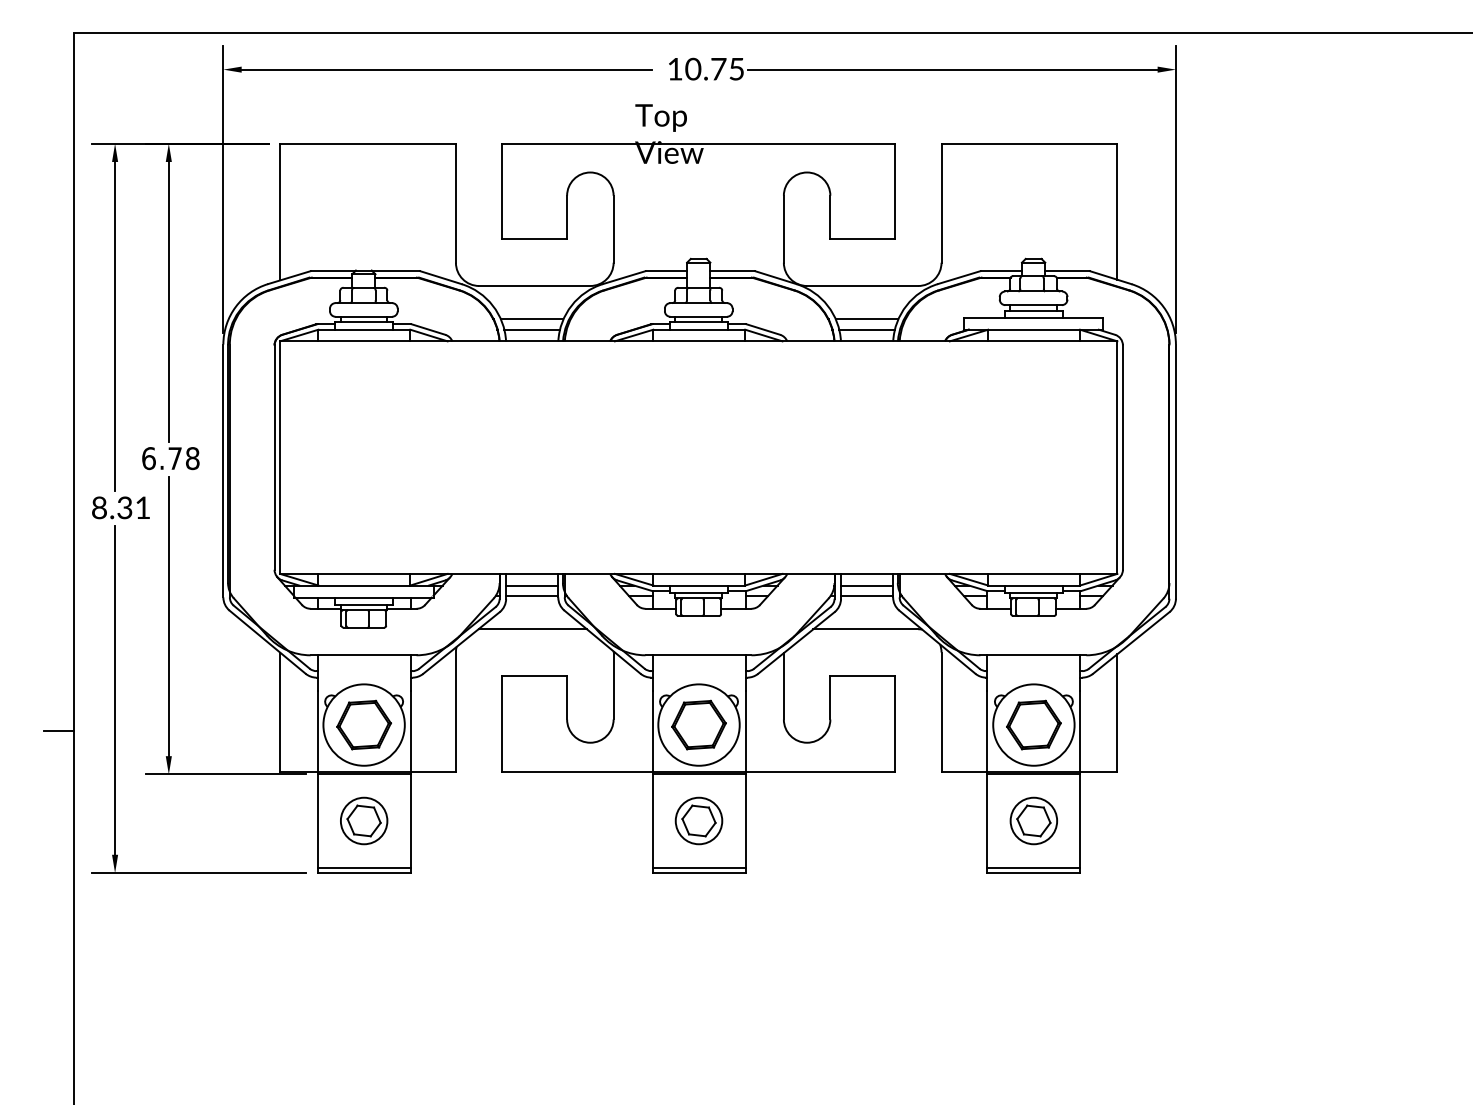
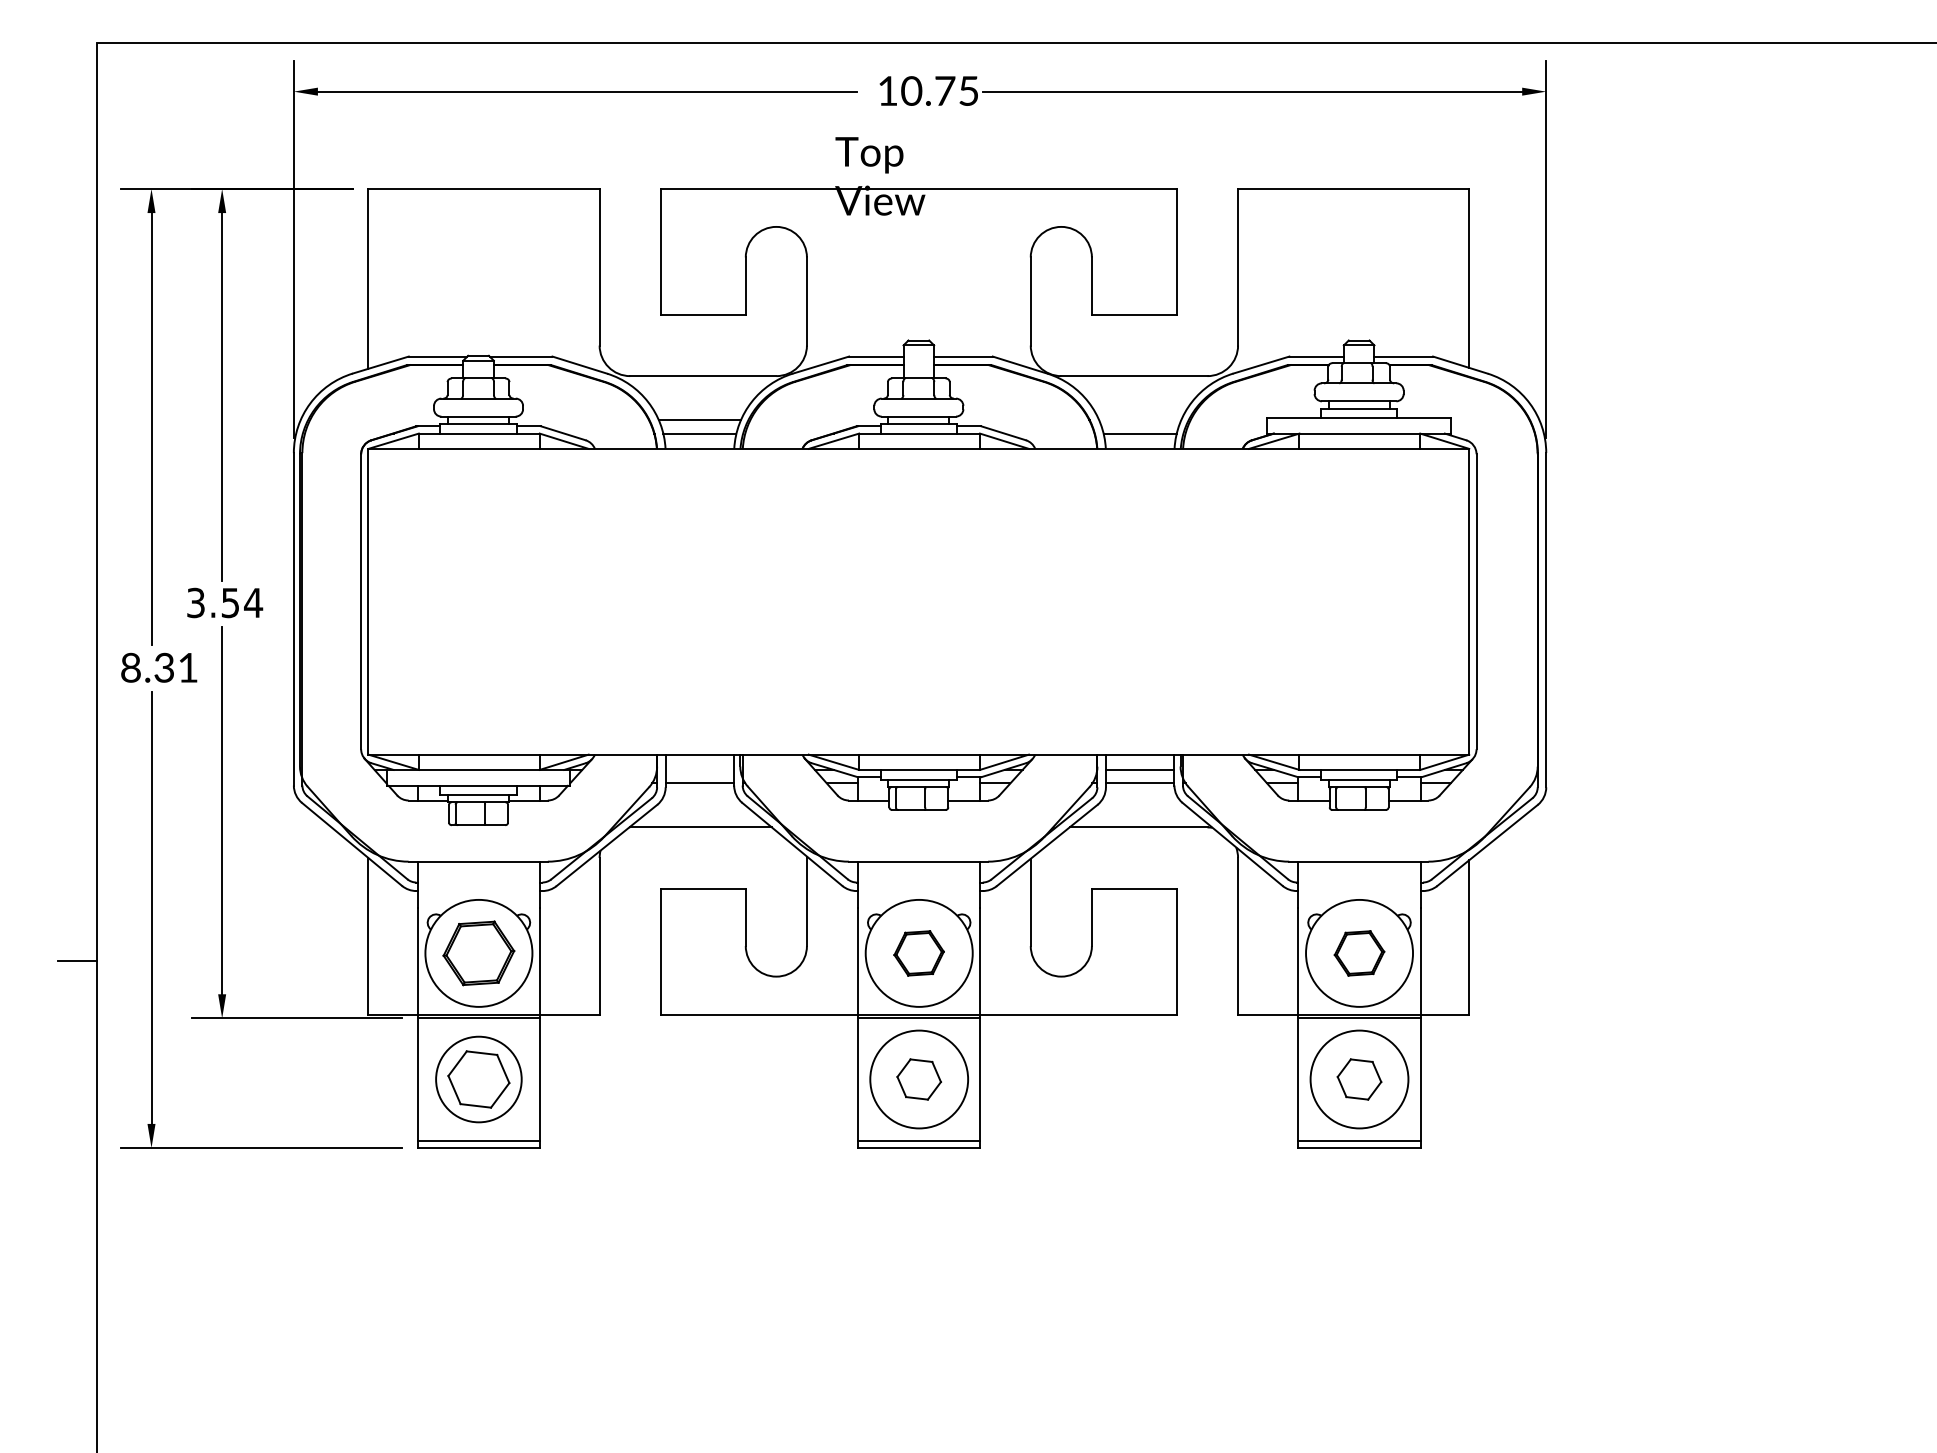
line: (867, 319) -> (1140, 420), removed
text: (171, 458) -> (225, 602), 6.78 -> 3.54
line: (531, 585) -> (699, 769), removed
part: (698, 725) -> (918, 953), size x0.7
part: (1033, 725) -> (1359, 953), size x0.7
part: (363, 820) -> (478, 1079), size x1.4
circle: (698, 820) -> (918, 1079), size x1.6
circle: (1033, 820) -> (1359, 1079), size x1.6

